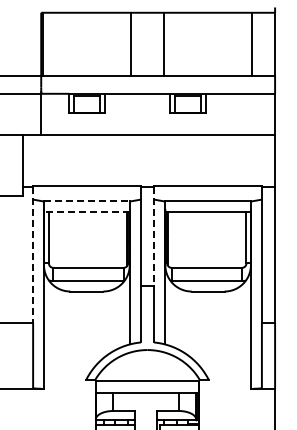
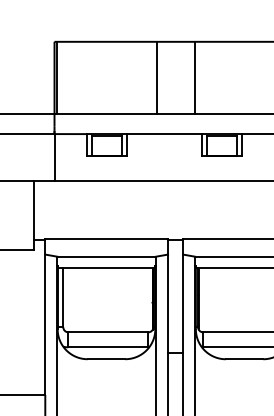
line: (87, 201) -> (107, 256), dashed -> solid
line: (86, 211) -> (106, 268), dashed -> solid
line: (154, 236) -> (183, 296), dashed -> solid
line: (33, 255) -> (45, 318), dashed -> solid

